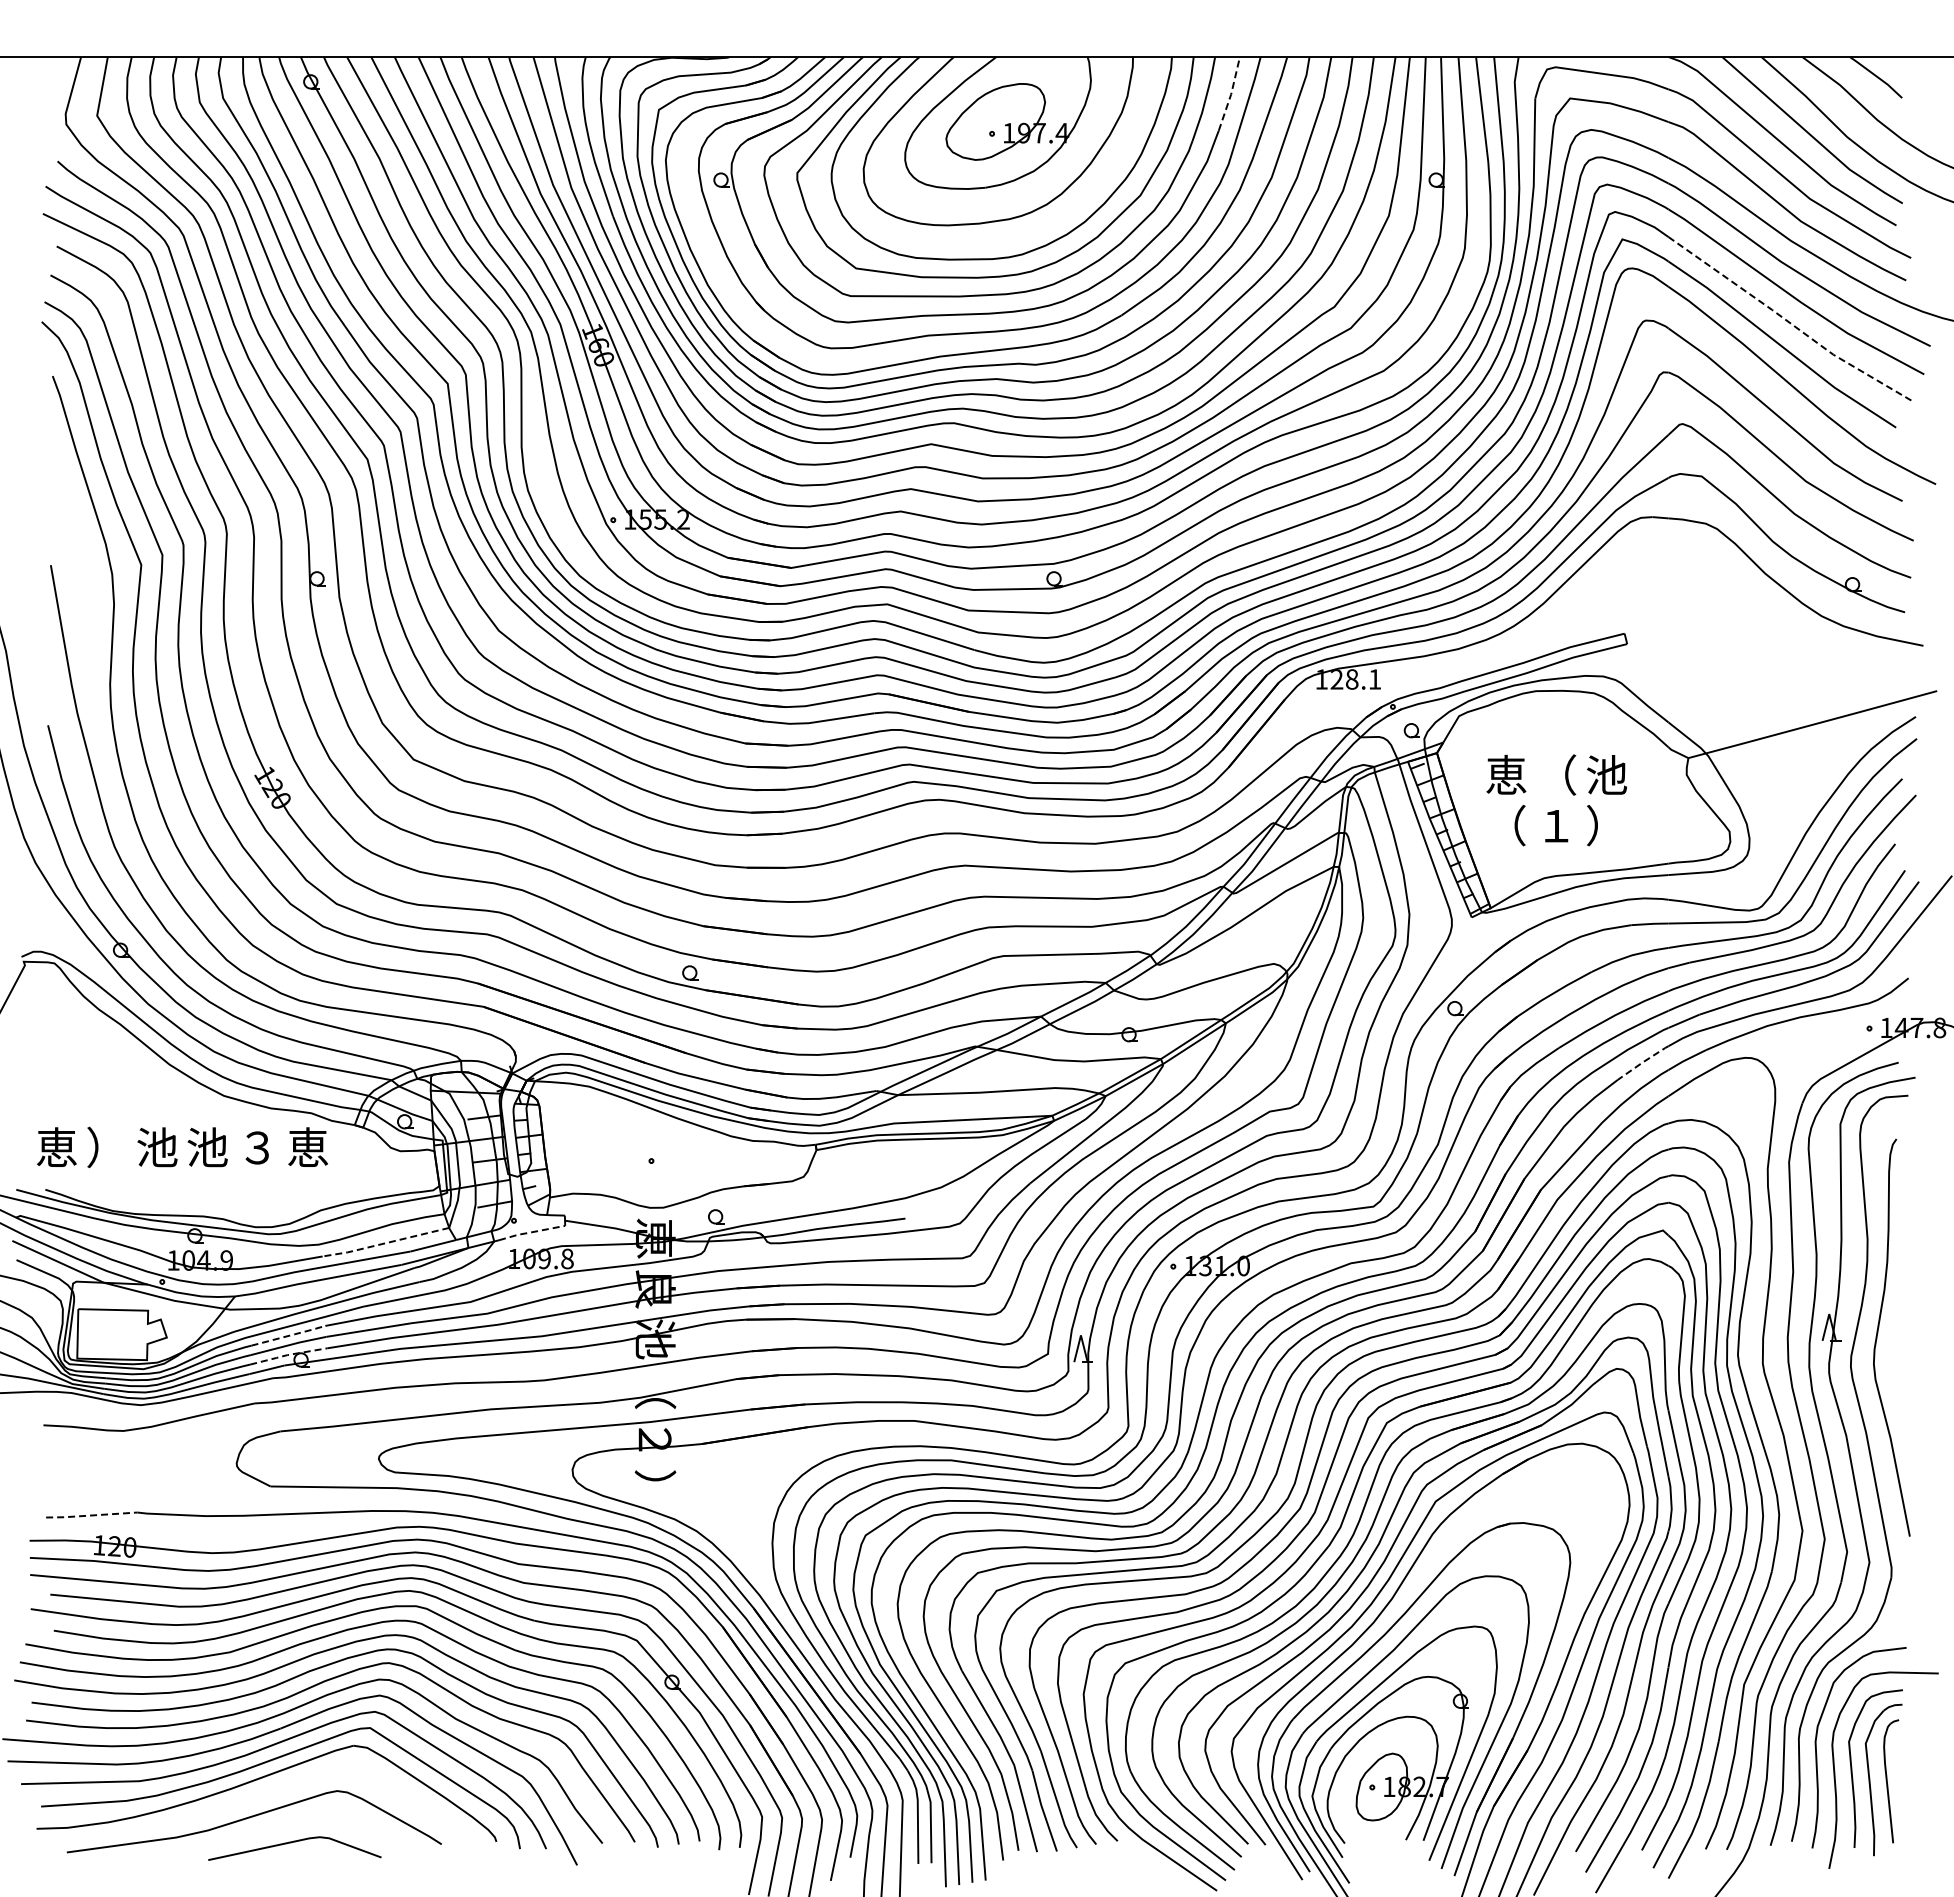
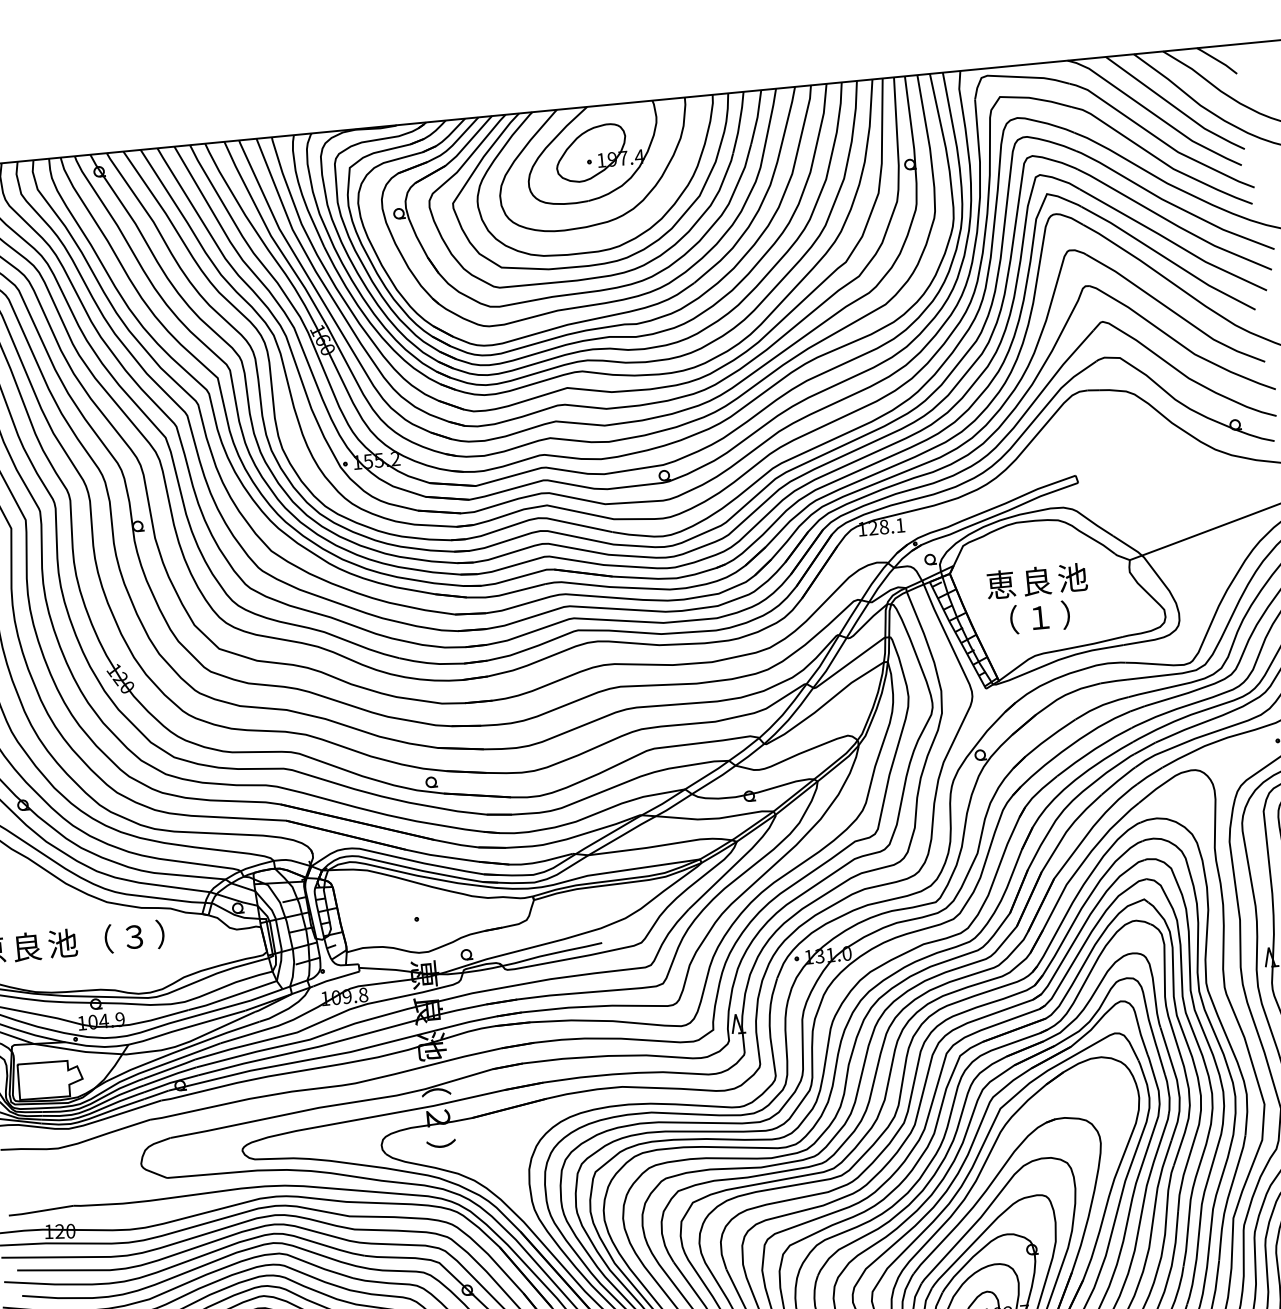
line: (1231, 94) -> (757, 117), dashed -> solid
line: (1789, 322) -> (1172, 241), dashed -> solid
text: (1557, 774) -> (1037, 580), （ -> 良
line: (1642, 1062) -> (1117, 780), dashed -> solid
text: (207, 1146) -> (98, 939), 池 -> （
text: (106, 1147) -> (26, 947), ） -> 良
text: (307, 1147) -> (170, 933), 恵 -> ）
line: (531, 1232) -> (335, 978), dashed -> solid
line: (385, 1243) -> (232, 996), dashed -> solid
line: (289, 1335) -> (170, 1068), dashed -> solid
line: (287, 1355) -> (170, 1083), dashed -> solid
line: (91, 1515) -> (41, 1211), dashed -> solid

